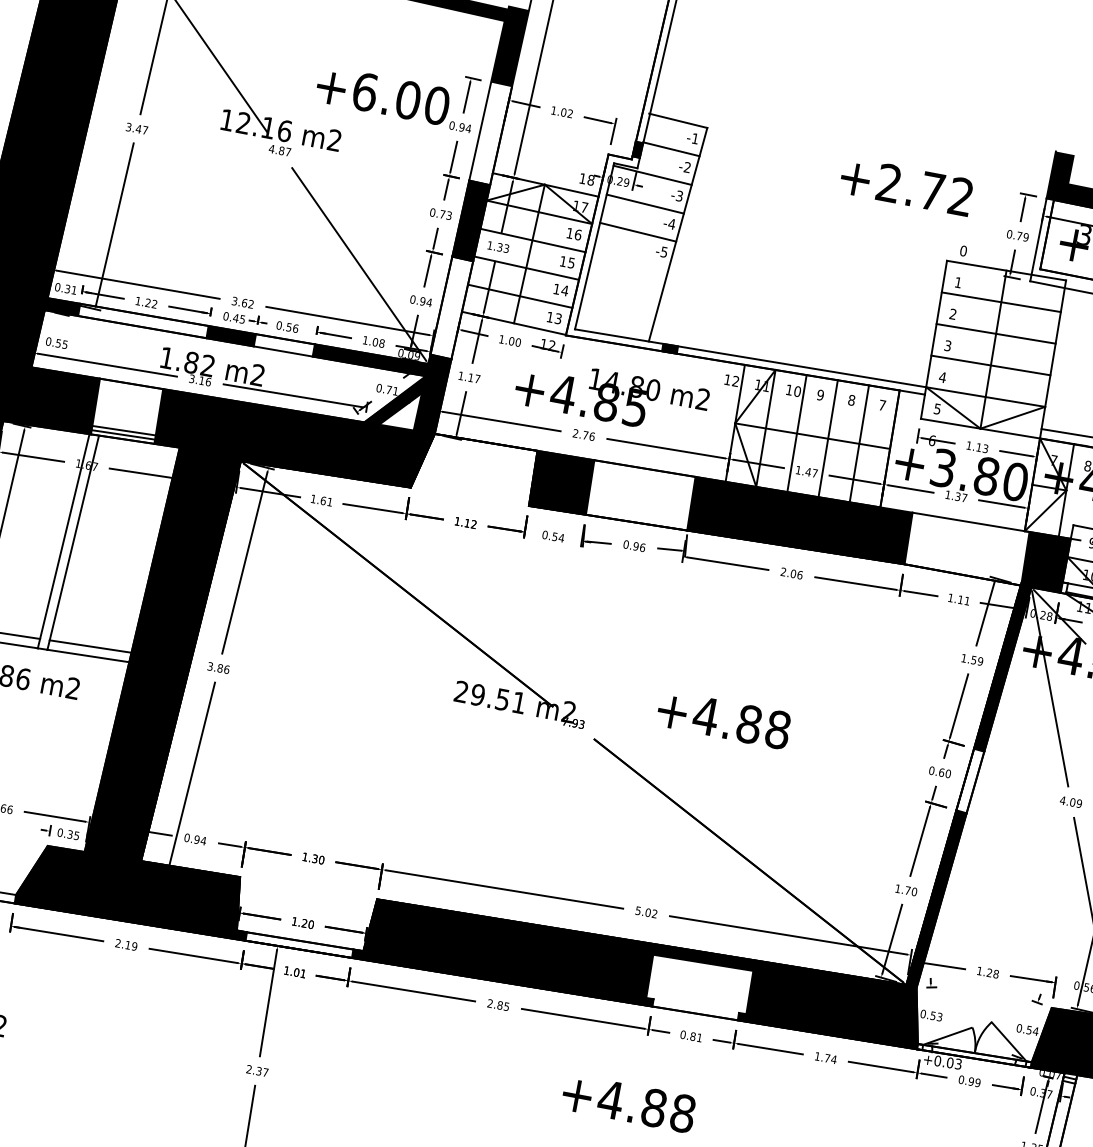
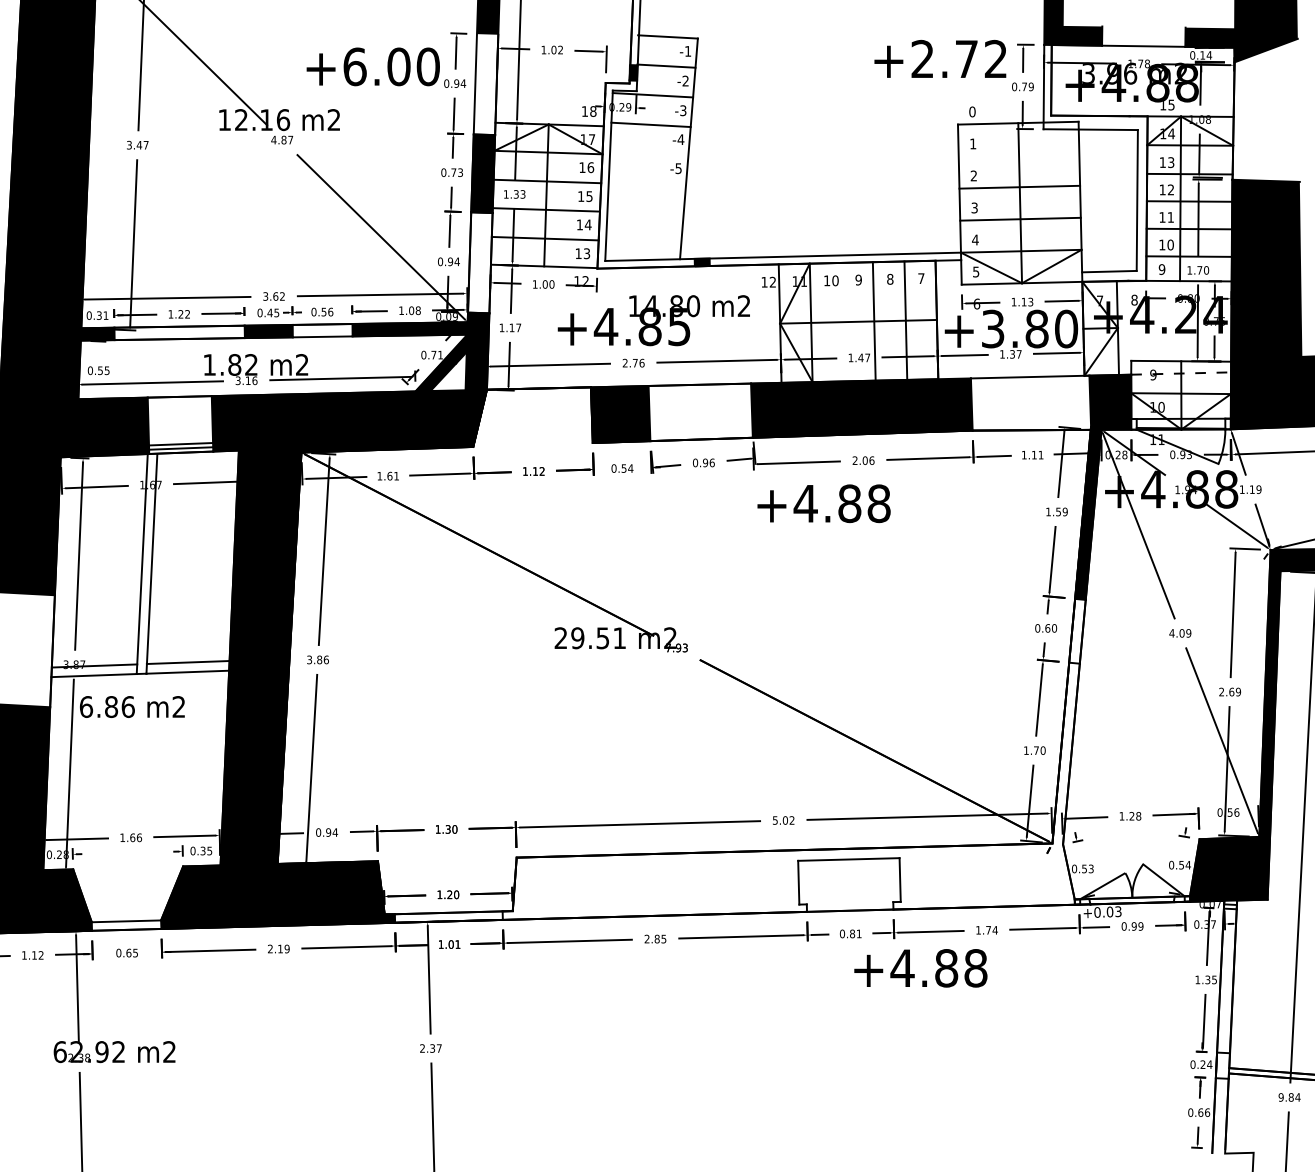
text: (906, 185) -> (940, 58), moved
line: (638, 231) -> (649, 153), removed
line: (1000, 301) -> (1018, 154), removed
line: (796, 432) -> (842, 321), removed
text: (723, 719) -> (823, 503), moved
fill: (658, 884) -> (790, 790), removed
text: (628, 1103) -> (920, 968), moved

